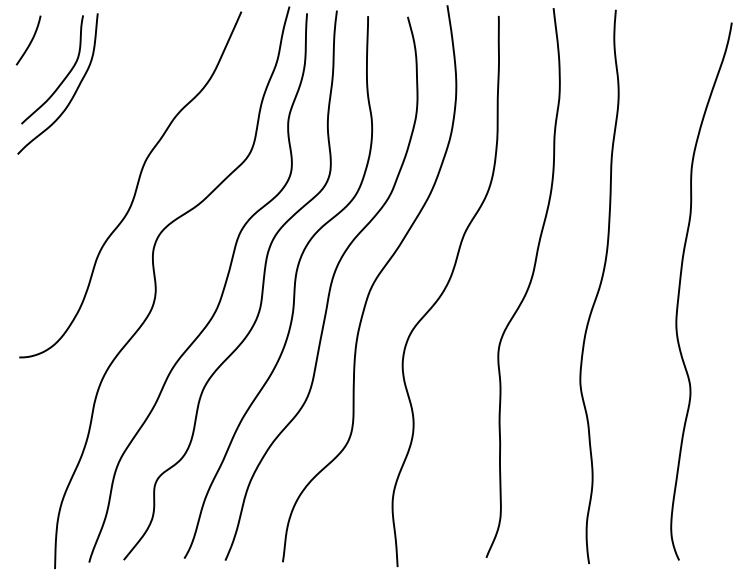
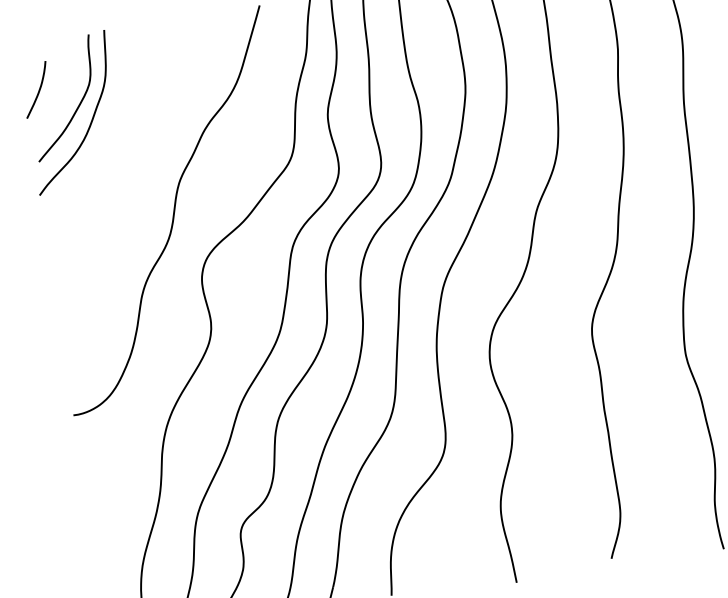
curve: (30, 40) -> (38, 89), moved

